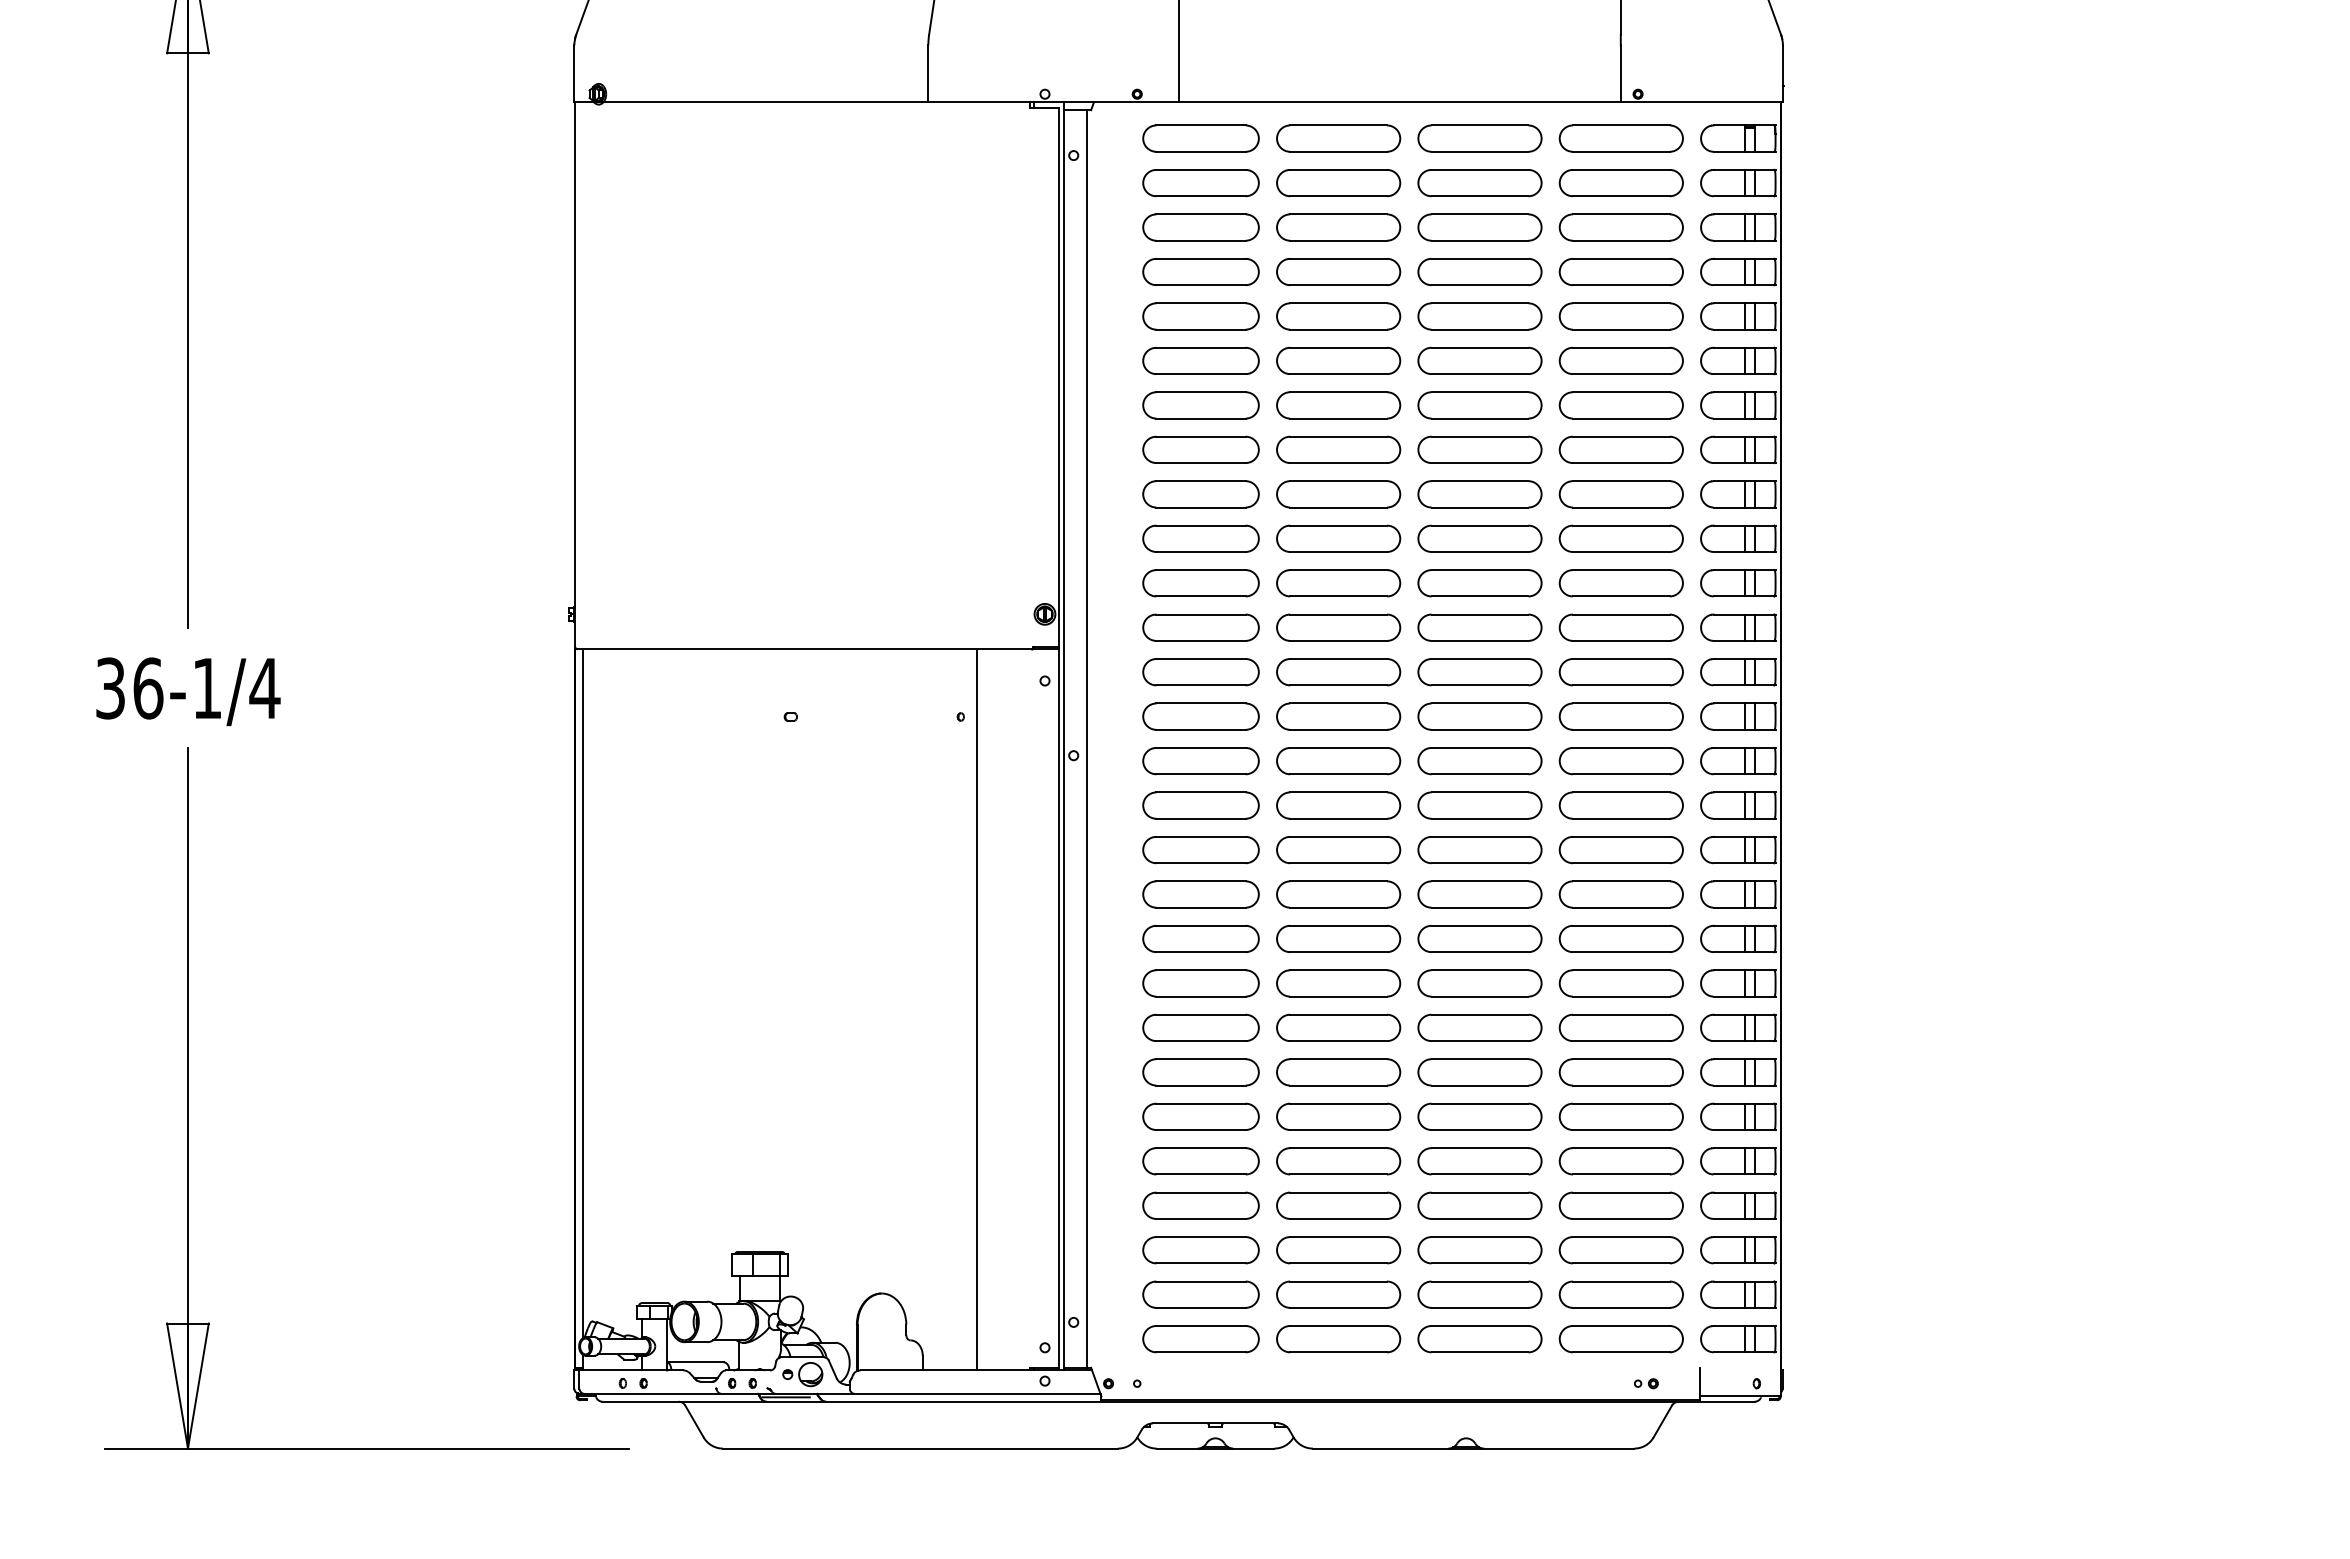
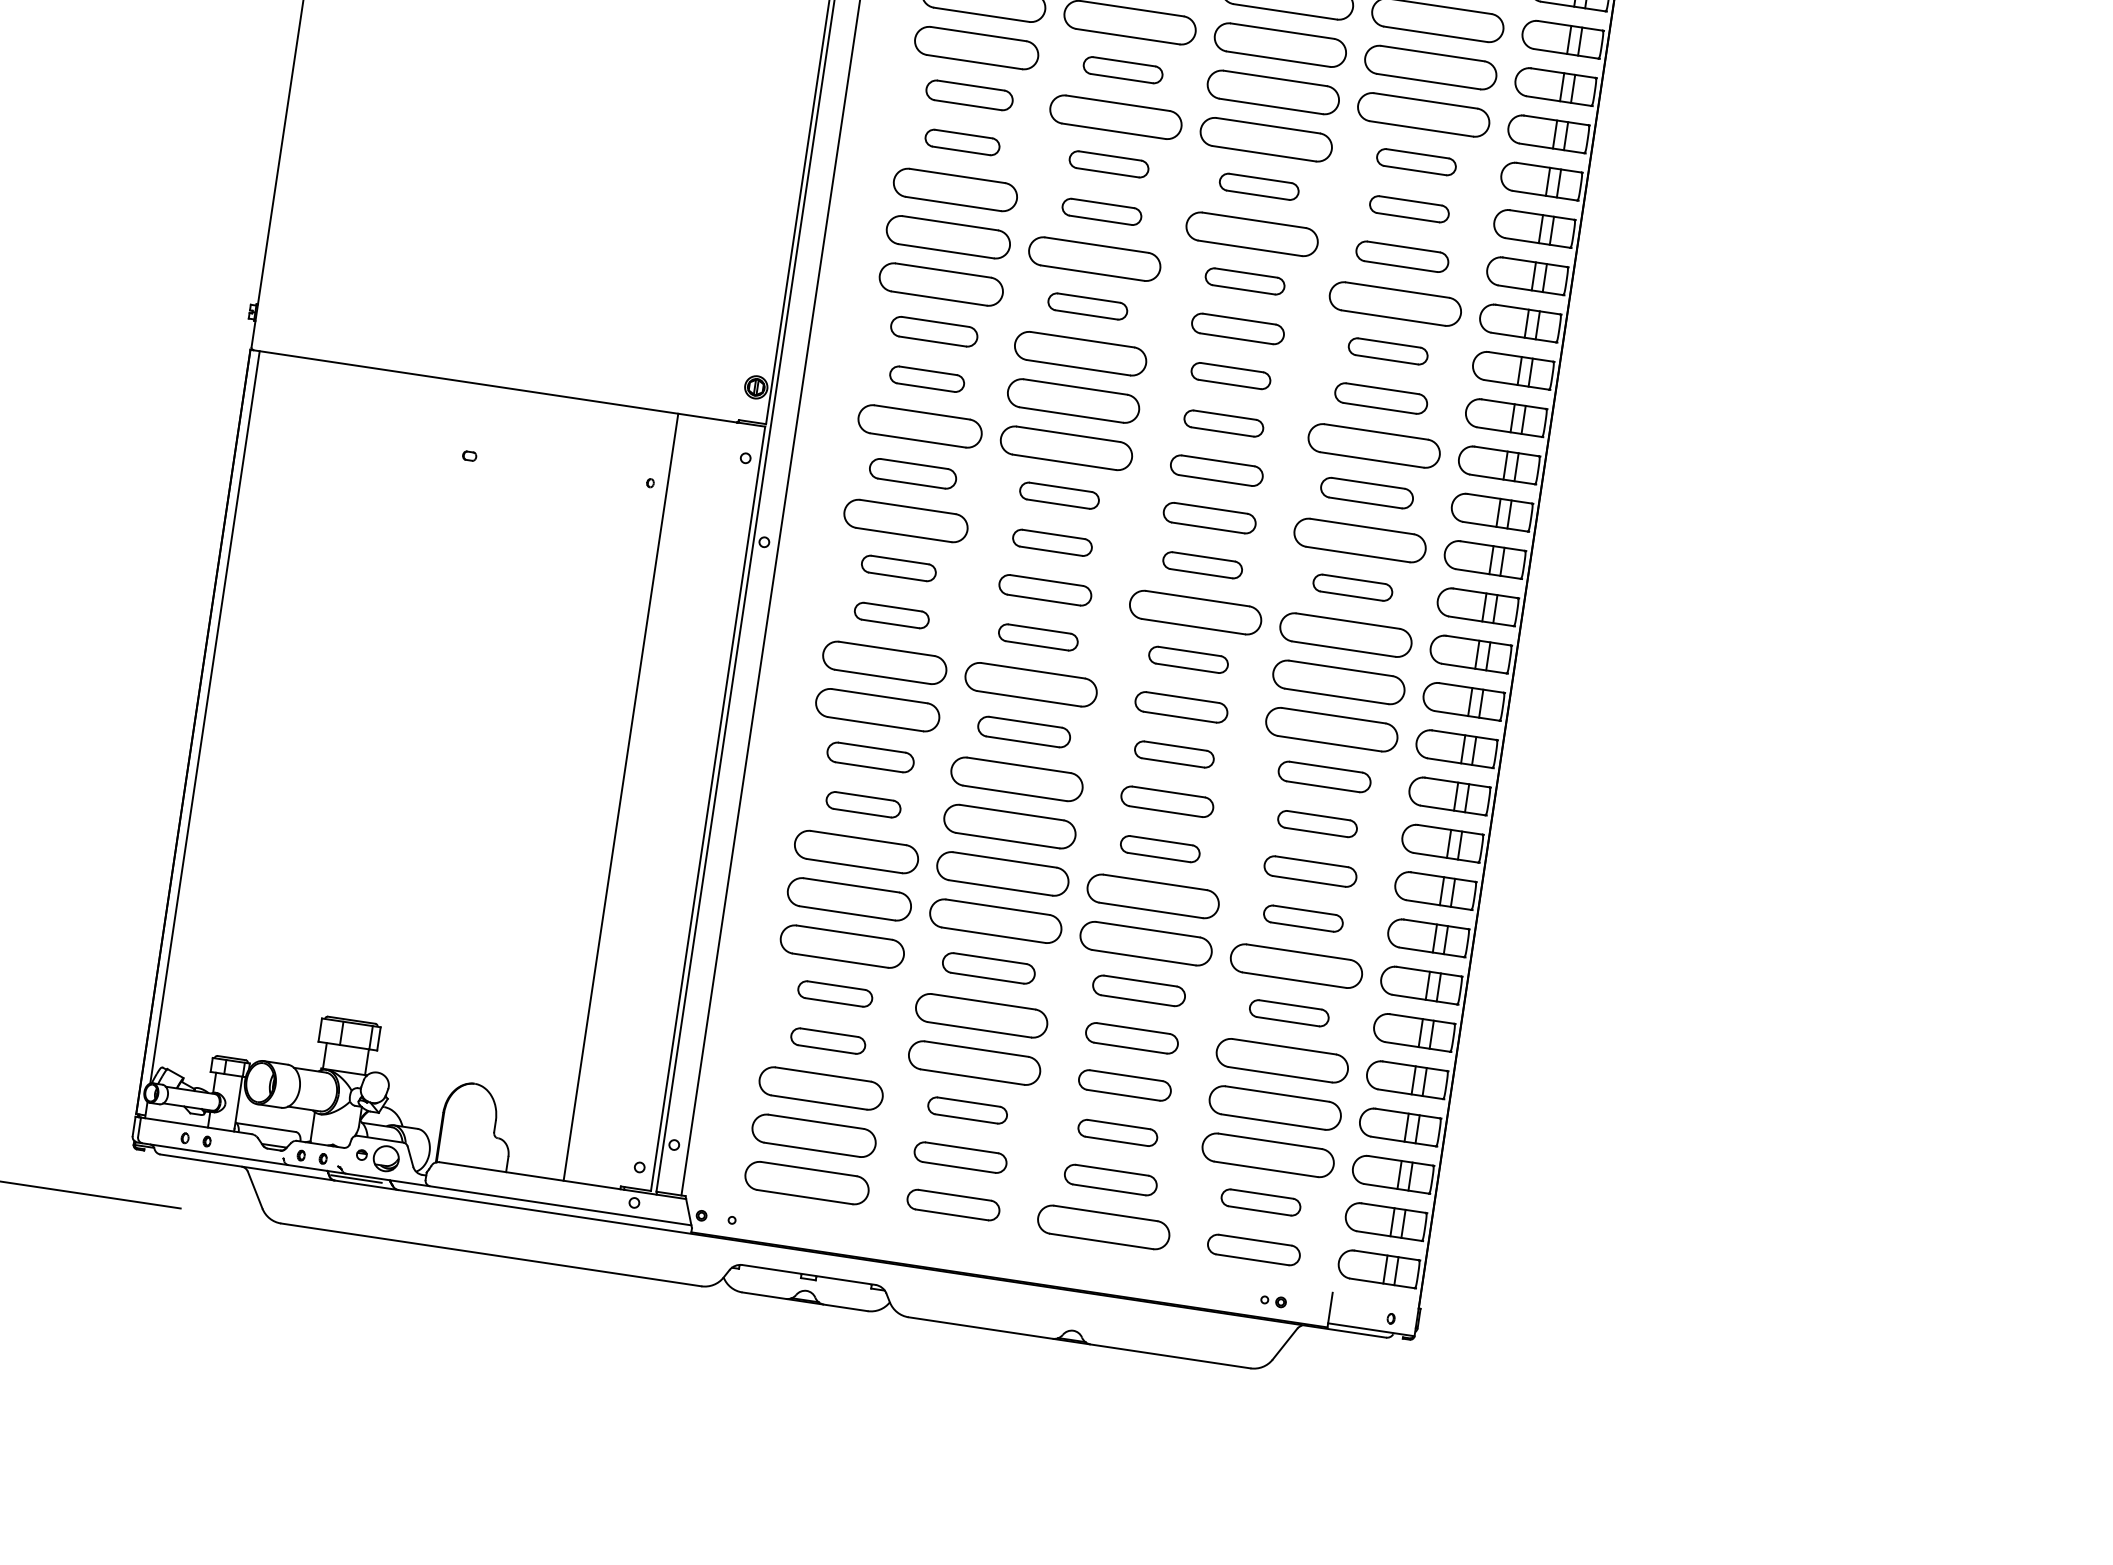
part: (1338, 272) -> (1122, 70), size x0.6
part: (1200, 316) -> (969, 95), size x0.7
part: (1620, 316) -> (1415, 162), size x0.6
part: (1200, 360) -> (962, 142), size x0.6
part: (1338, 360) -> (1108, 164), size x0.6
part: (1479, 360) -> (1258, 186), size x0.6
part: (1620, 360) -> (1408, 208), size x0.6
part: (1338, 405) -> (1101, 211), size x0.6
part: (1620, 405) -> (1401, 256), size x0.7
part: (1479, 449) -> (1244, 281), size x0.6
part: (1338, 494) -> (1087, 306), size x0.6
part: (1479, 494) -> (1237, 328), size x0.7
part: (1620, 494) -> (1387, 351), size x0.6
part: (1200, 538) -> (933, 331), size x0.7
part: (1479, 538) -> (1230, 375), size x0.6
part: (1620, 538) -> (1380, 398), size x0.7
part: (1200, 583) -> (926, 379), size x0.6
part: (1479, 583) -> (1223, 423), size x0.6
part: (1479, 627) -> (1216, 470), size x0.7
part: (1620, 627) -> (1366, 492), size x0.7
part: (1200, 672) -> (912, 473), size x0.7
part: (1338, 672) -> (1059, 495), size x0.6
part: (1479, 672) -> (1209, 518), size x0.7
part: (1338, 716) -> (1052, 542), size x0.6
part: (1479, 716) -> (1202, 565), size x0.6
part: (1620, 716) -> (1352, 587), size x0.6
part: (1200, 761) -> (898, 568), size x0.6
part: (1338, 761) -> (1045, 590), size x0.7
part: (1200, 805) -> (891, 615), size x0.6
part: (1338, 805) -> (1038, 637), size x0.6
part: (1479, 805) -> (1188, 659), size x0.6
part: (1479, 850) -> (1180, 707), size x0.7
part: (1338, 894) -> (1023, 732), size x0.7
part: (1479, 894) -> (1173, 754), size x0.6
part: (1620, 894) -> (1323, 776), size x0.7
part: (1200, 938) -> (870, 756), size x0.7
part: (1479, 938) -> (1166, 801), size x0.7
part: (1620, 938) -> (1316, 823), size x0.6
part: (1200, 983) -> (862, 804), size x0.6
part: (1479, 983) -> (1159, 849), size x0.6
part: (1620, 983) -> (1309, 871), size x0.7
part: (1620, 1027) -> (1302, 918), size x0.6
part: (1338, 1116) -> (988, 968), size x0.7
part: (1479, 1116) -> (1138, 990), size x0.7
part: (1620, 1116) -> (1288, 1012), size x0.6
part: (1200, 1161) -> (834, 994), size x0.6
part: (1479, 1161) -> (1131, 1038), size x0.7
part: (1200, 1205) -> (827, 1040), size x0.6
part: (1479, 1205) -> (1124, 1085), size x0.7
part: (1338, 1250) -> (967, 1110), size x0.6
part: (1479, 1250) -> (1117, 1133), size x0.6
part: (1338, 1294) -> (960, 1157), size x0.7
part: (1479, 1294) -> (1110, 1179), size x0.7
part: (1620, 1294) -> (1260, 1202), size x0.6
part: (1338, 1339) -> (953, 1205), size x0.7
part: (1620, 1339) -> (1253, 1250), size x0.7

